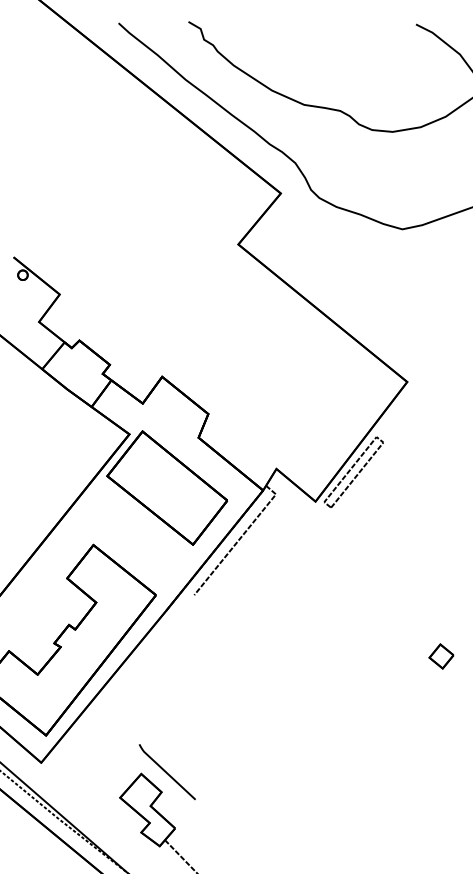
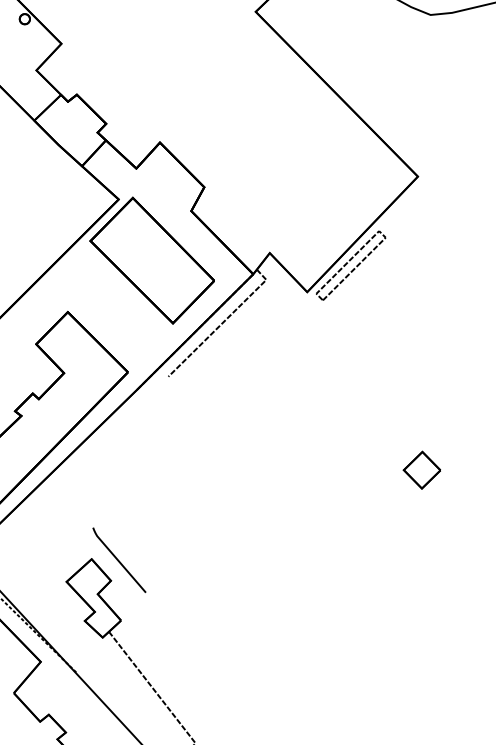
part: (441, 656) -> (422, 470), size x1.43

